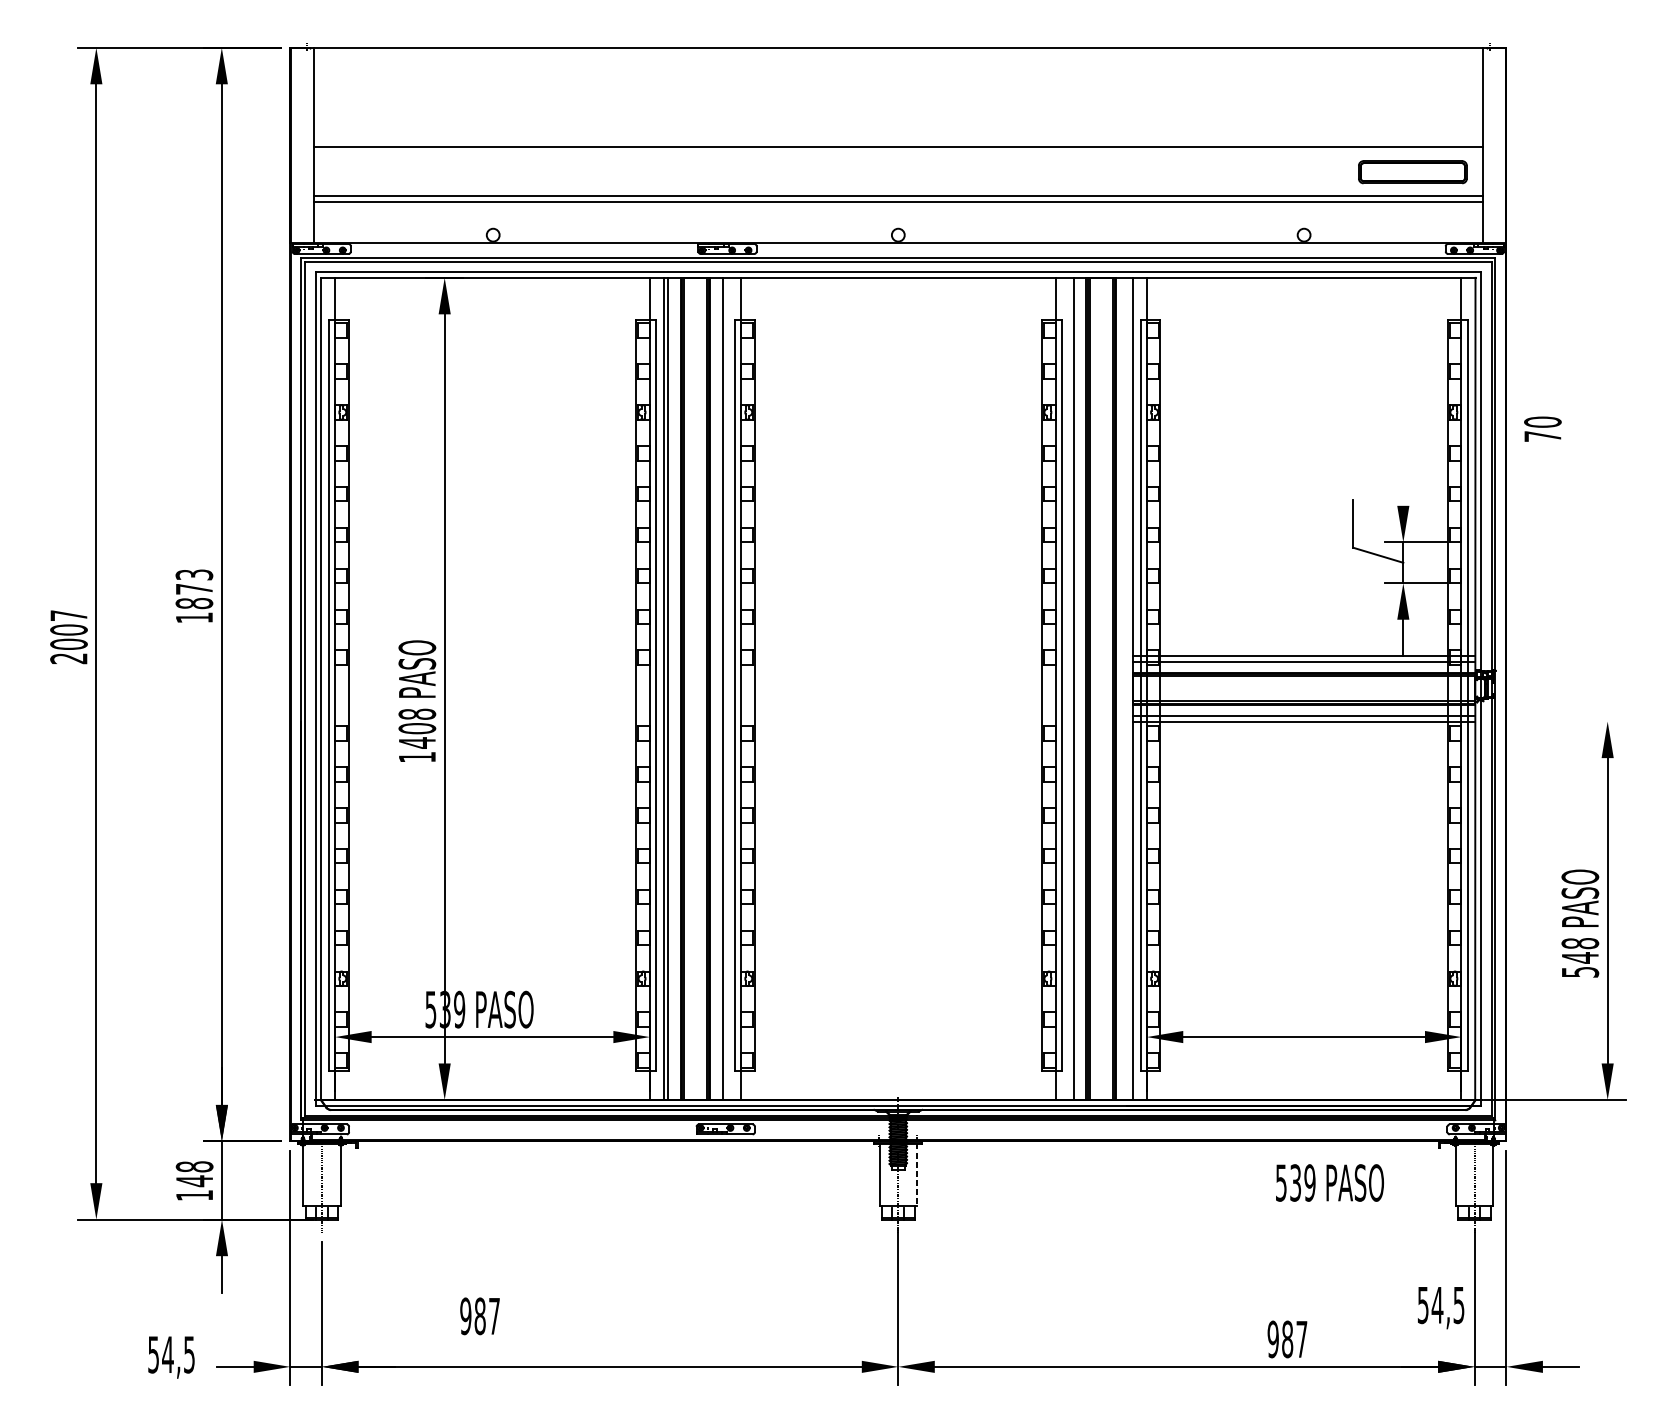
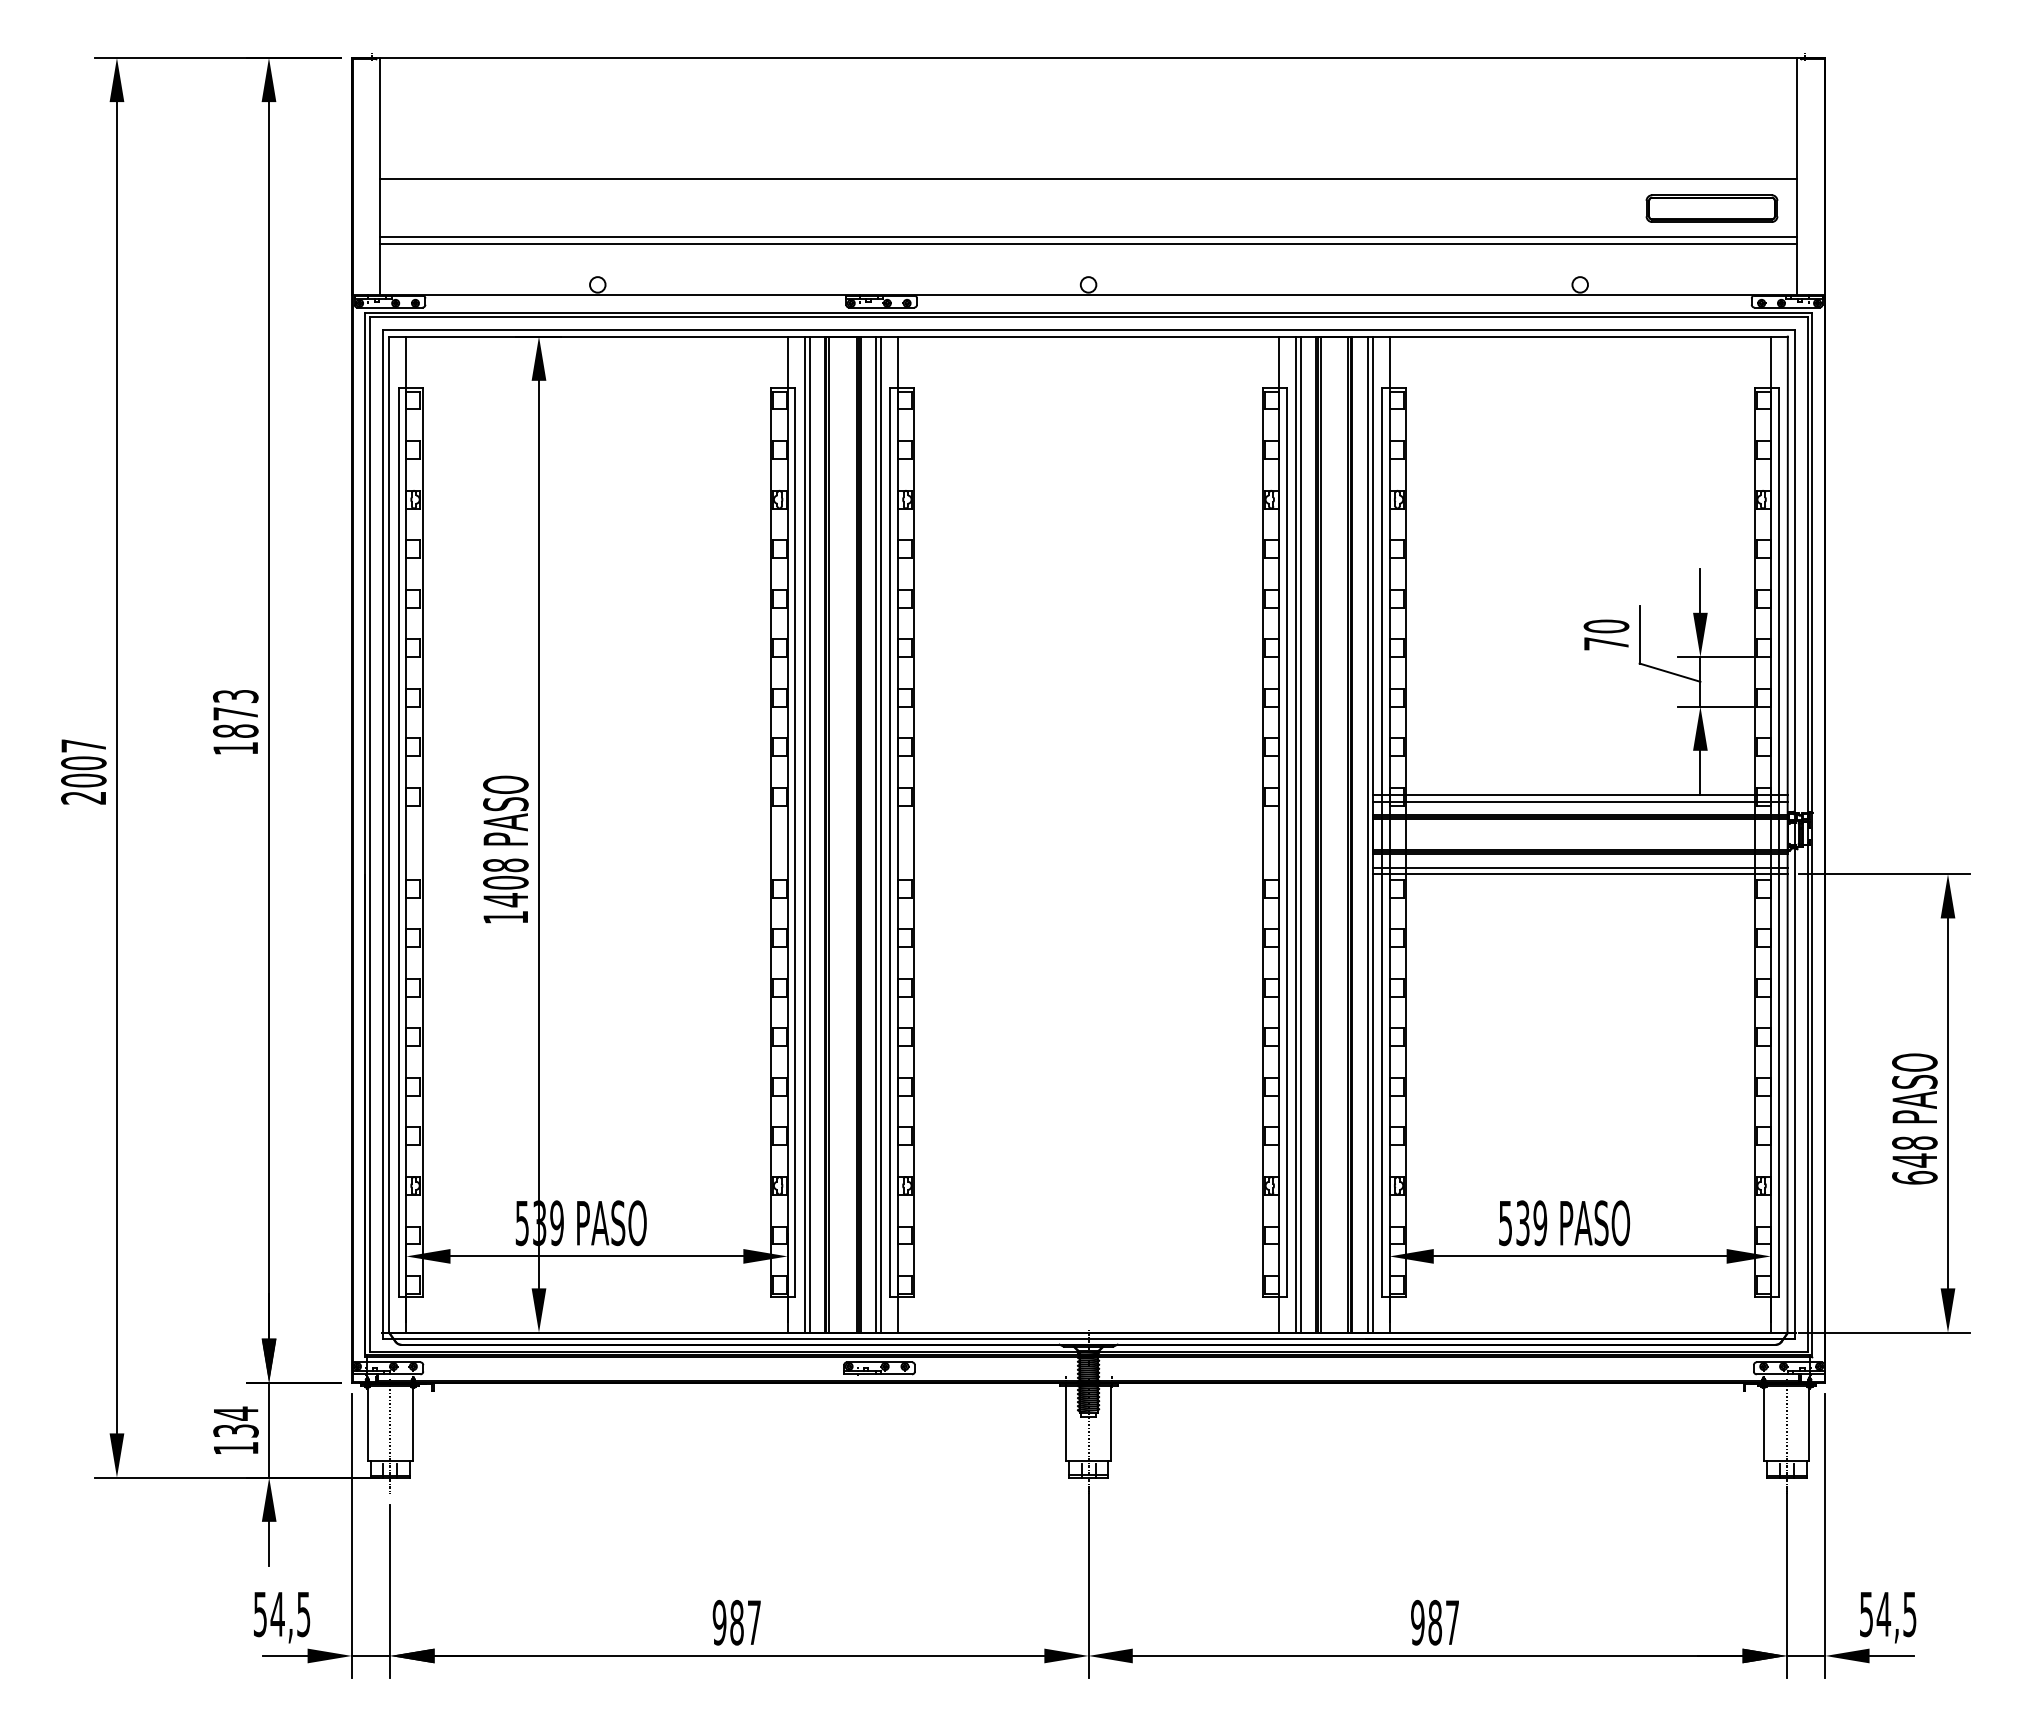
text: (1542, 428) -> (1606, 634), moved
line: (1403, 487) -> (1700, 590), added
line: (726, 688) -> (880, 834), added
line: (1069, 688) -> (1296, 834), added
line: (1128, 688) -> (1367, 834), added
line: (1555, 721) -> (1884, 874), added
text: (1580, 971) -> (1914, 1177), 548 -> 648
text: (194, 1174) -> (235, 1422), 148 -> 134
line: (917, 1174) -> (1111, 1423), dashed -> solid
text: (1329, 1183) -> (1564, 1223), moved
text: (1441, 1307) -> (1888, 1617), moved
text: (479, 1316) -> (736, 1622), moved
text: (1287, 1339) -> (1434, 1622), moved
text: (171, 1357) -> (282, 1617), moved

